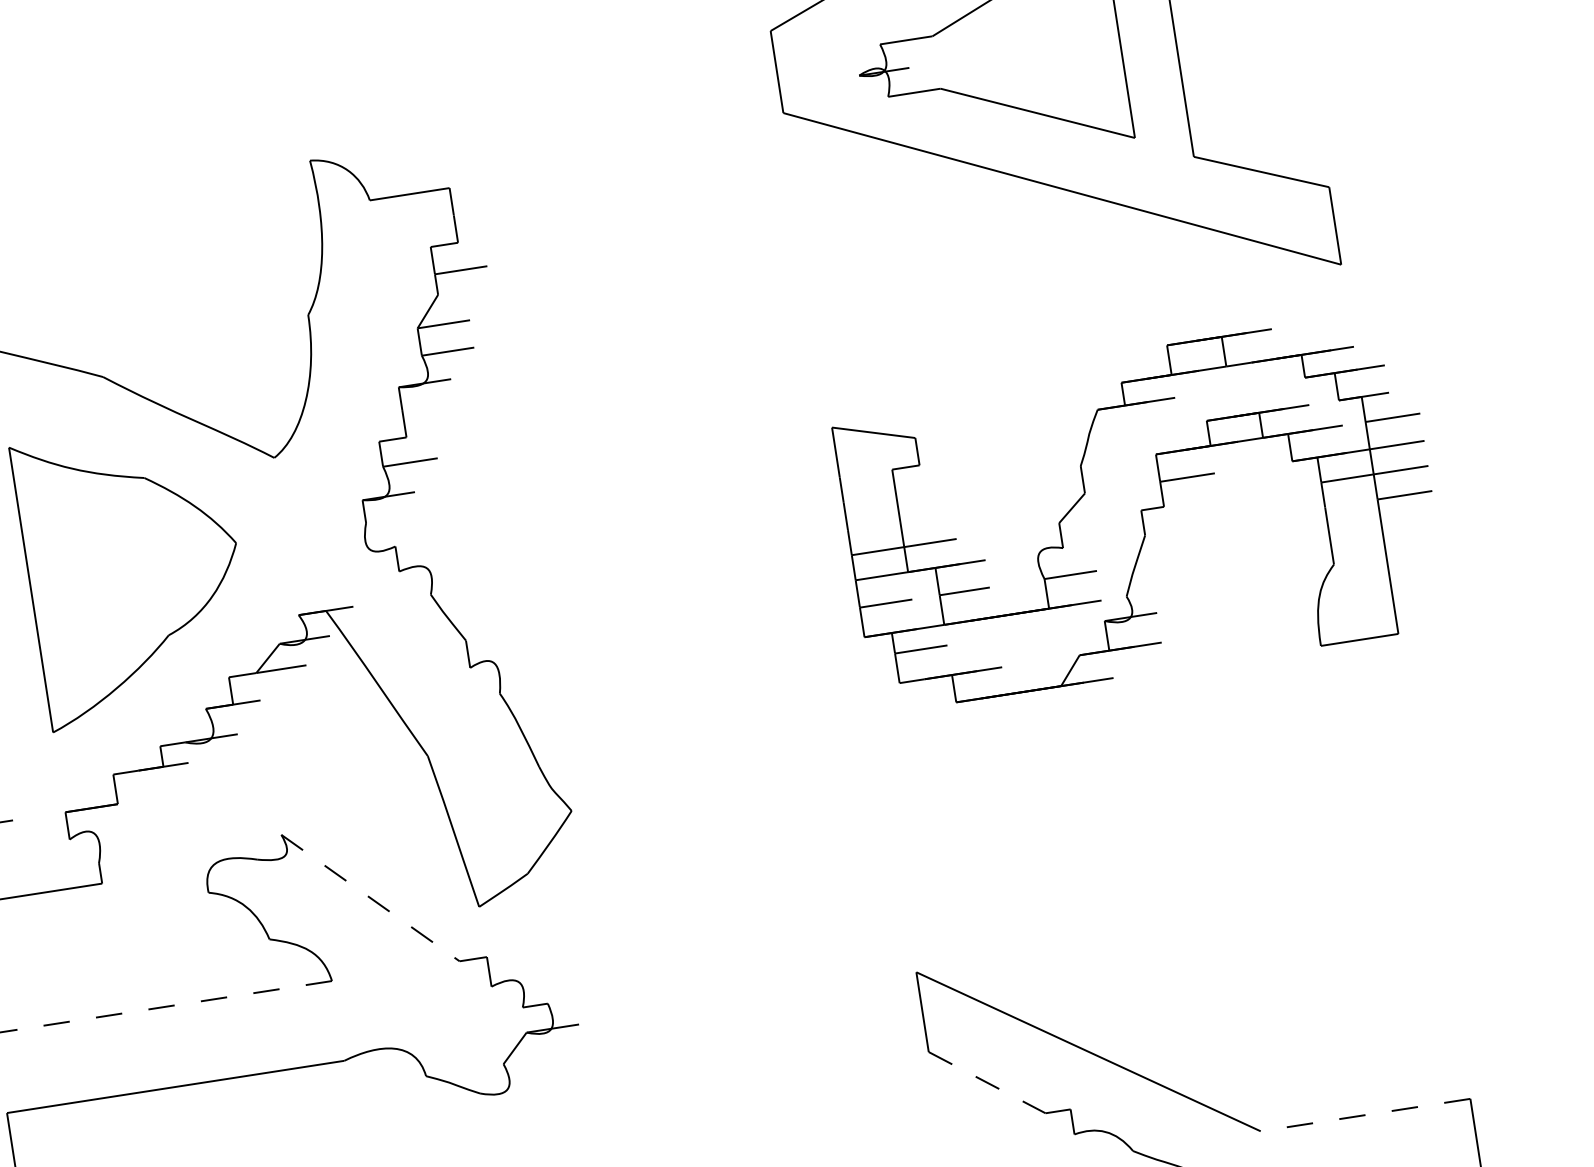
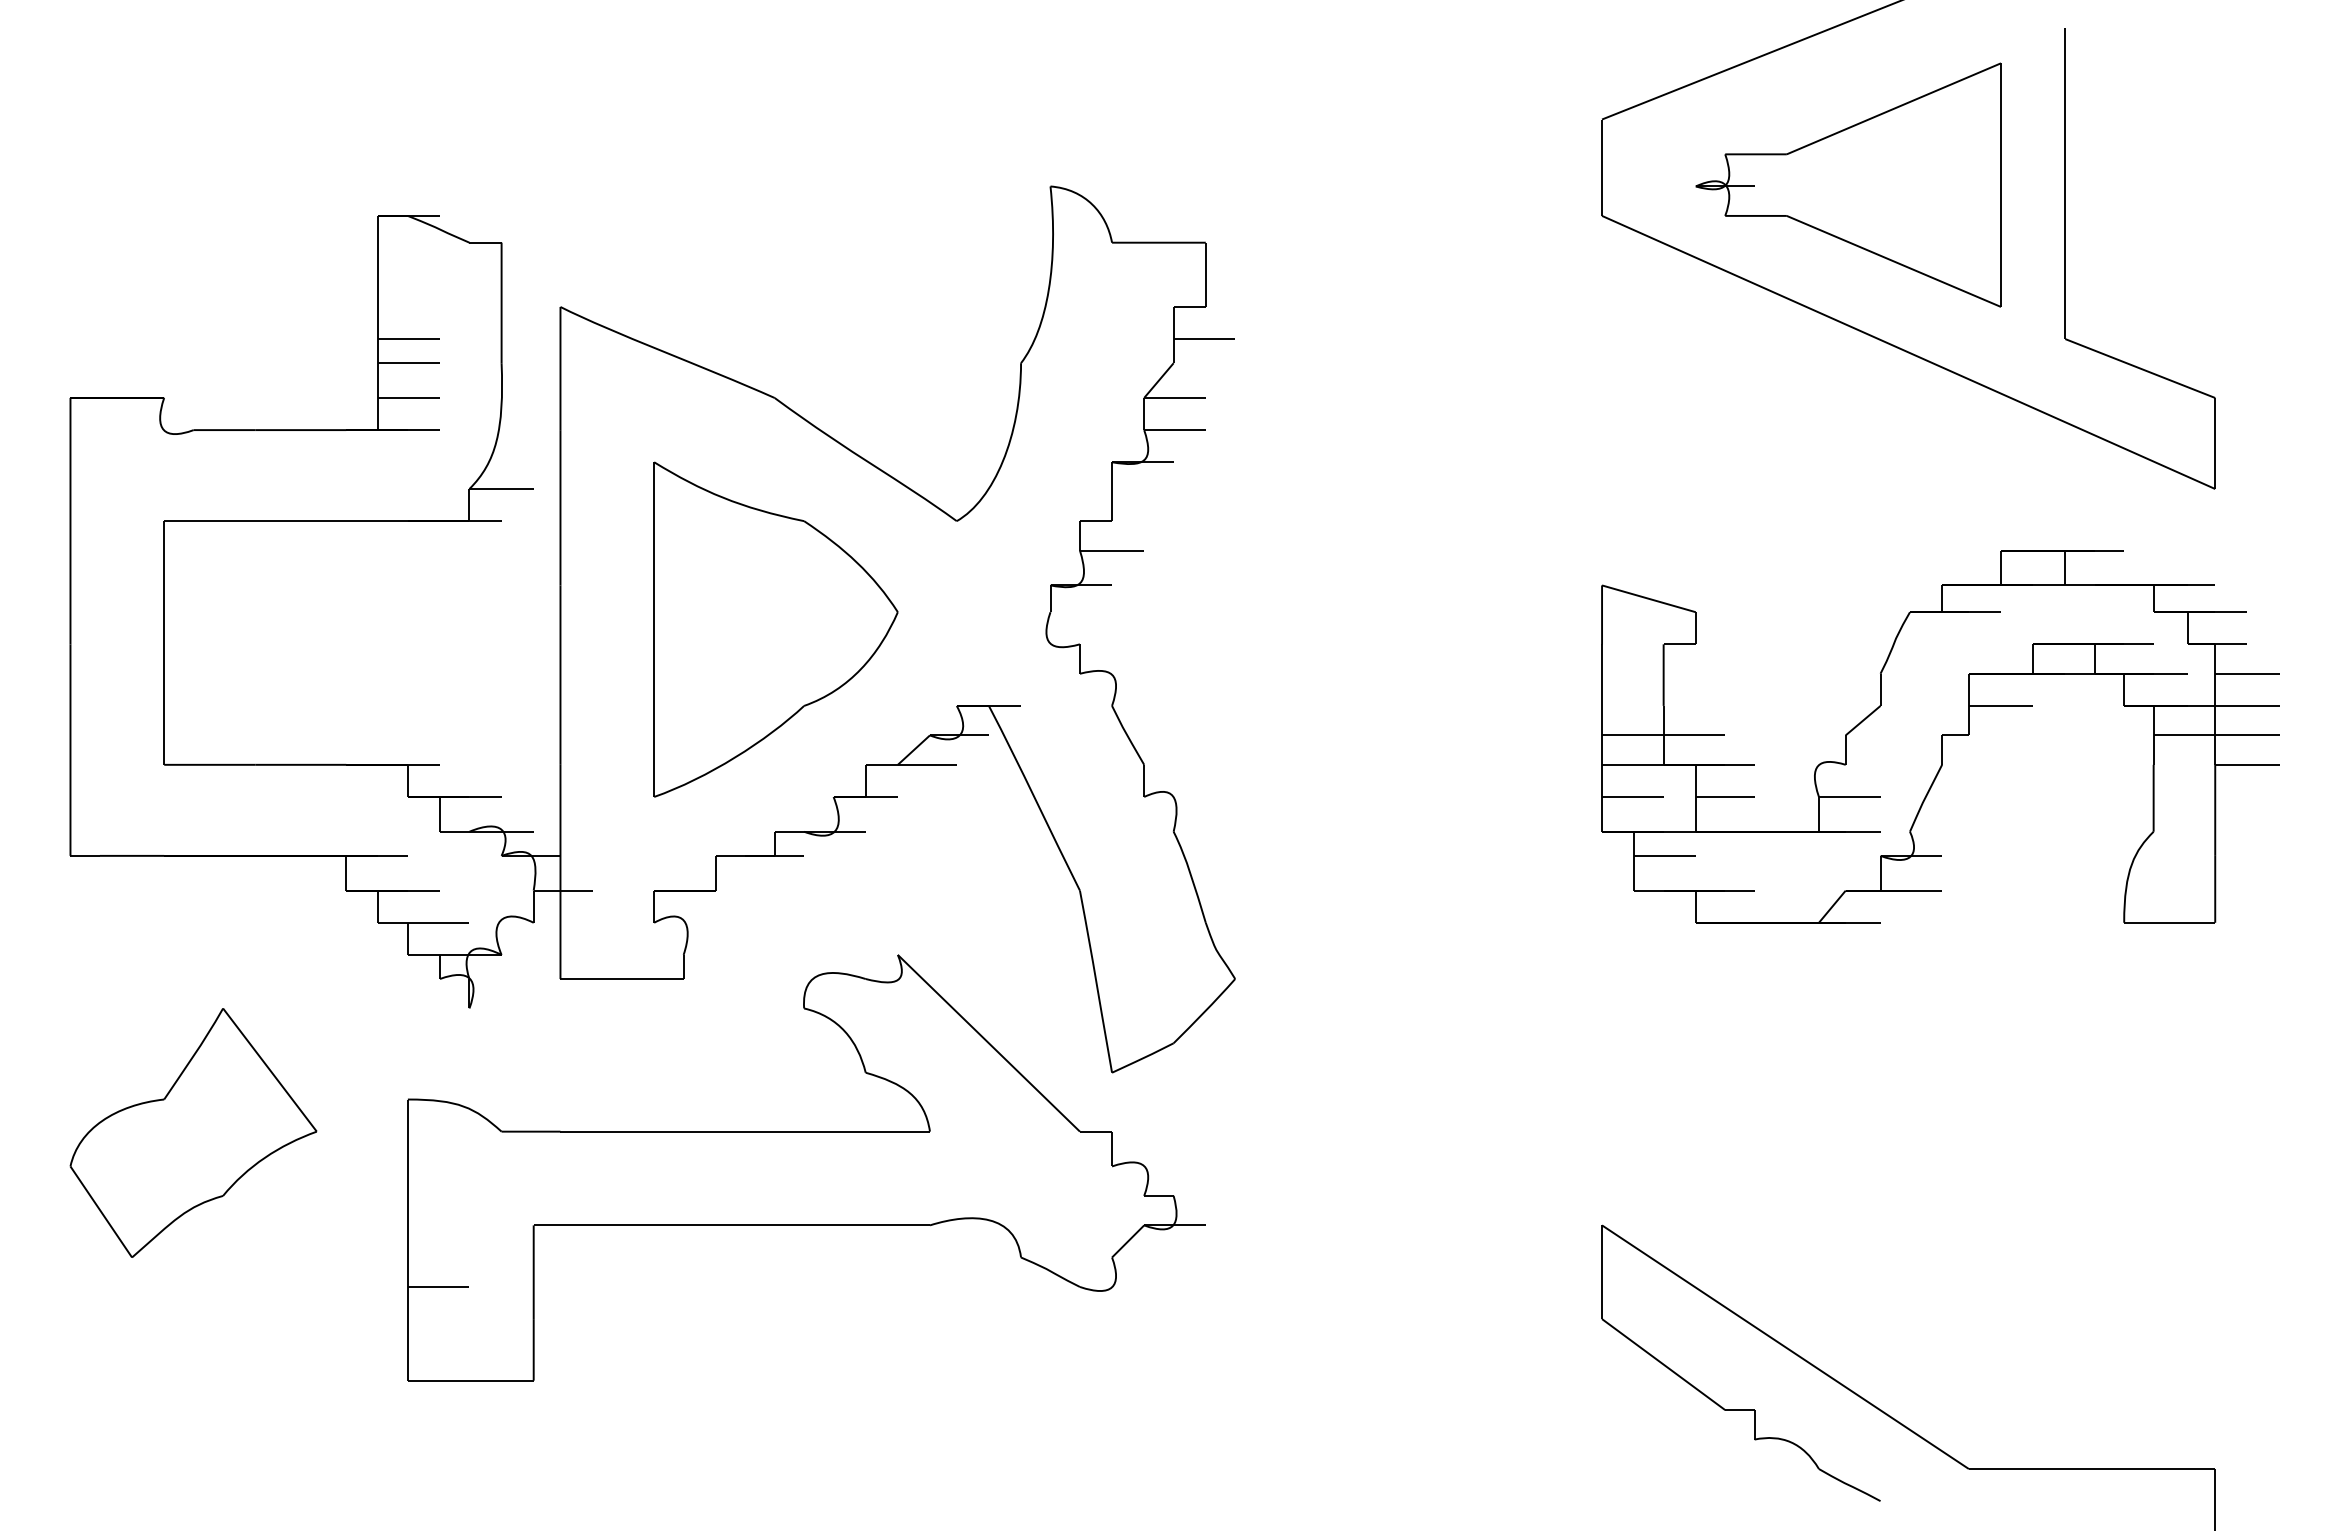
line: (370, 898) -> (988, 1043), dashed -> solid
line: (174, 1005) -> (745, 1131), dashed -> solid
line: (987, 1082) -> (1663, 1364), dashed -> solid
line: (1365, 1115) -> (2091, 1469), dashed -> solid

